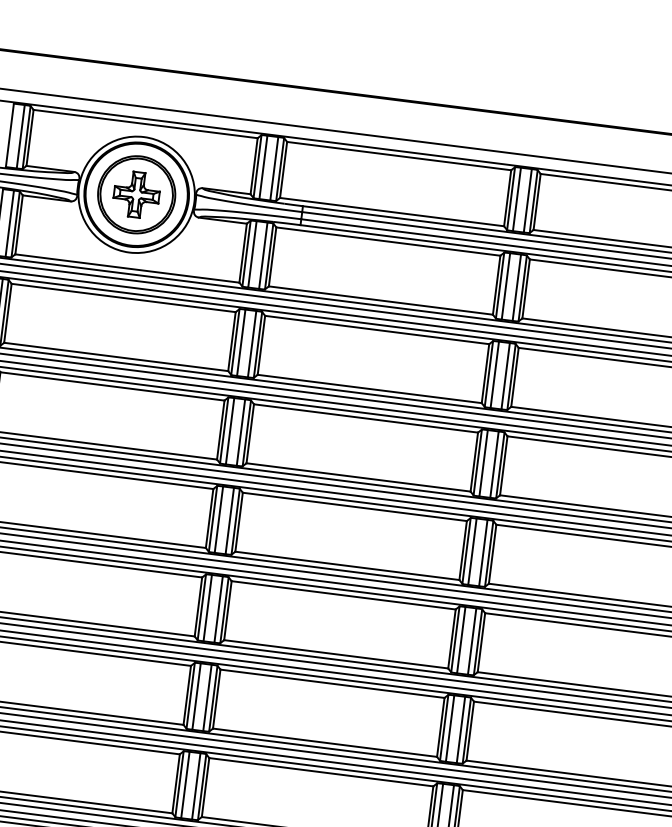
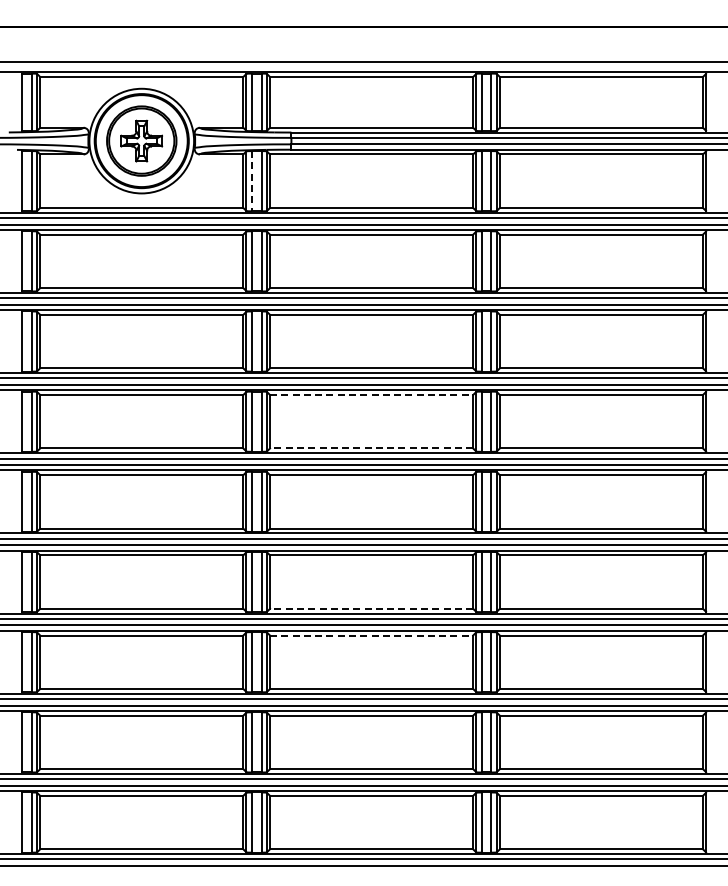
line: (252, 254) -> (251, 181), solid -> dashed
line: (354, 507) -> (371, 395), solid -> dashed
line: (347, 565) -> (371, 448), solid -> dashed
line: (324, 742) -> (371, 608), solid -> dashed
line: (321, 772) -> (371, 635), solid -> dashed

